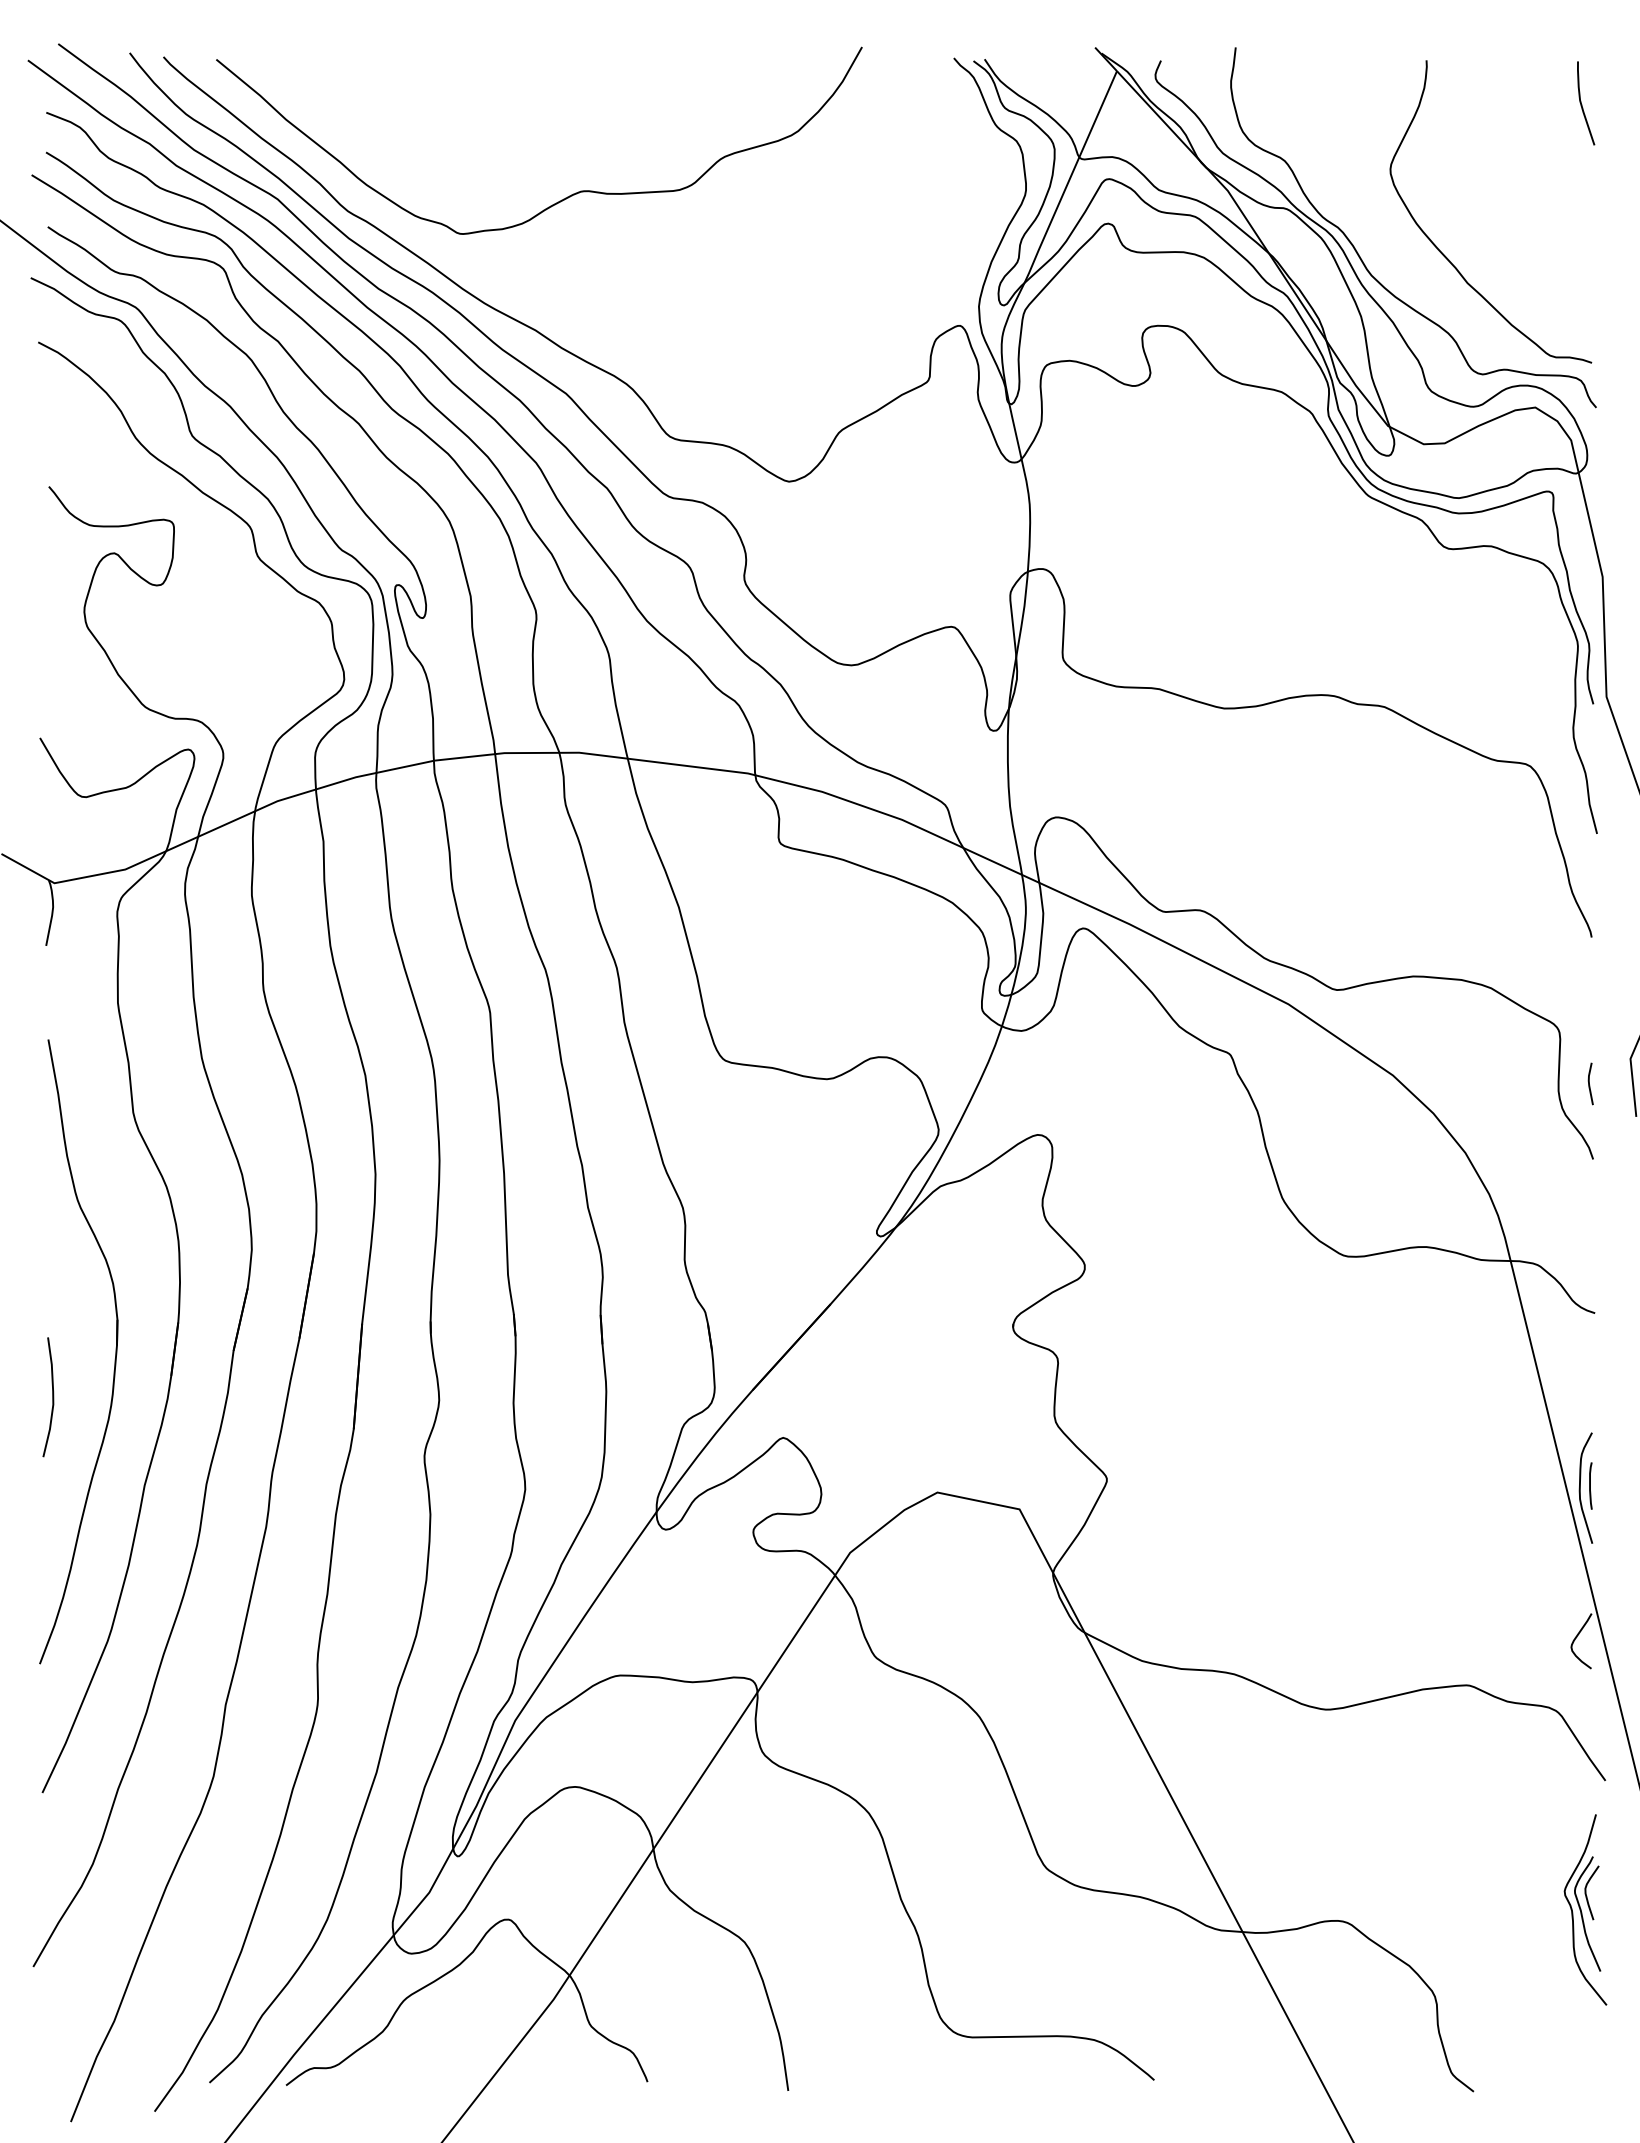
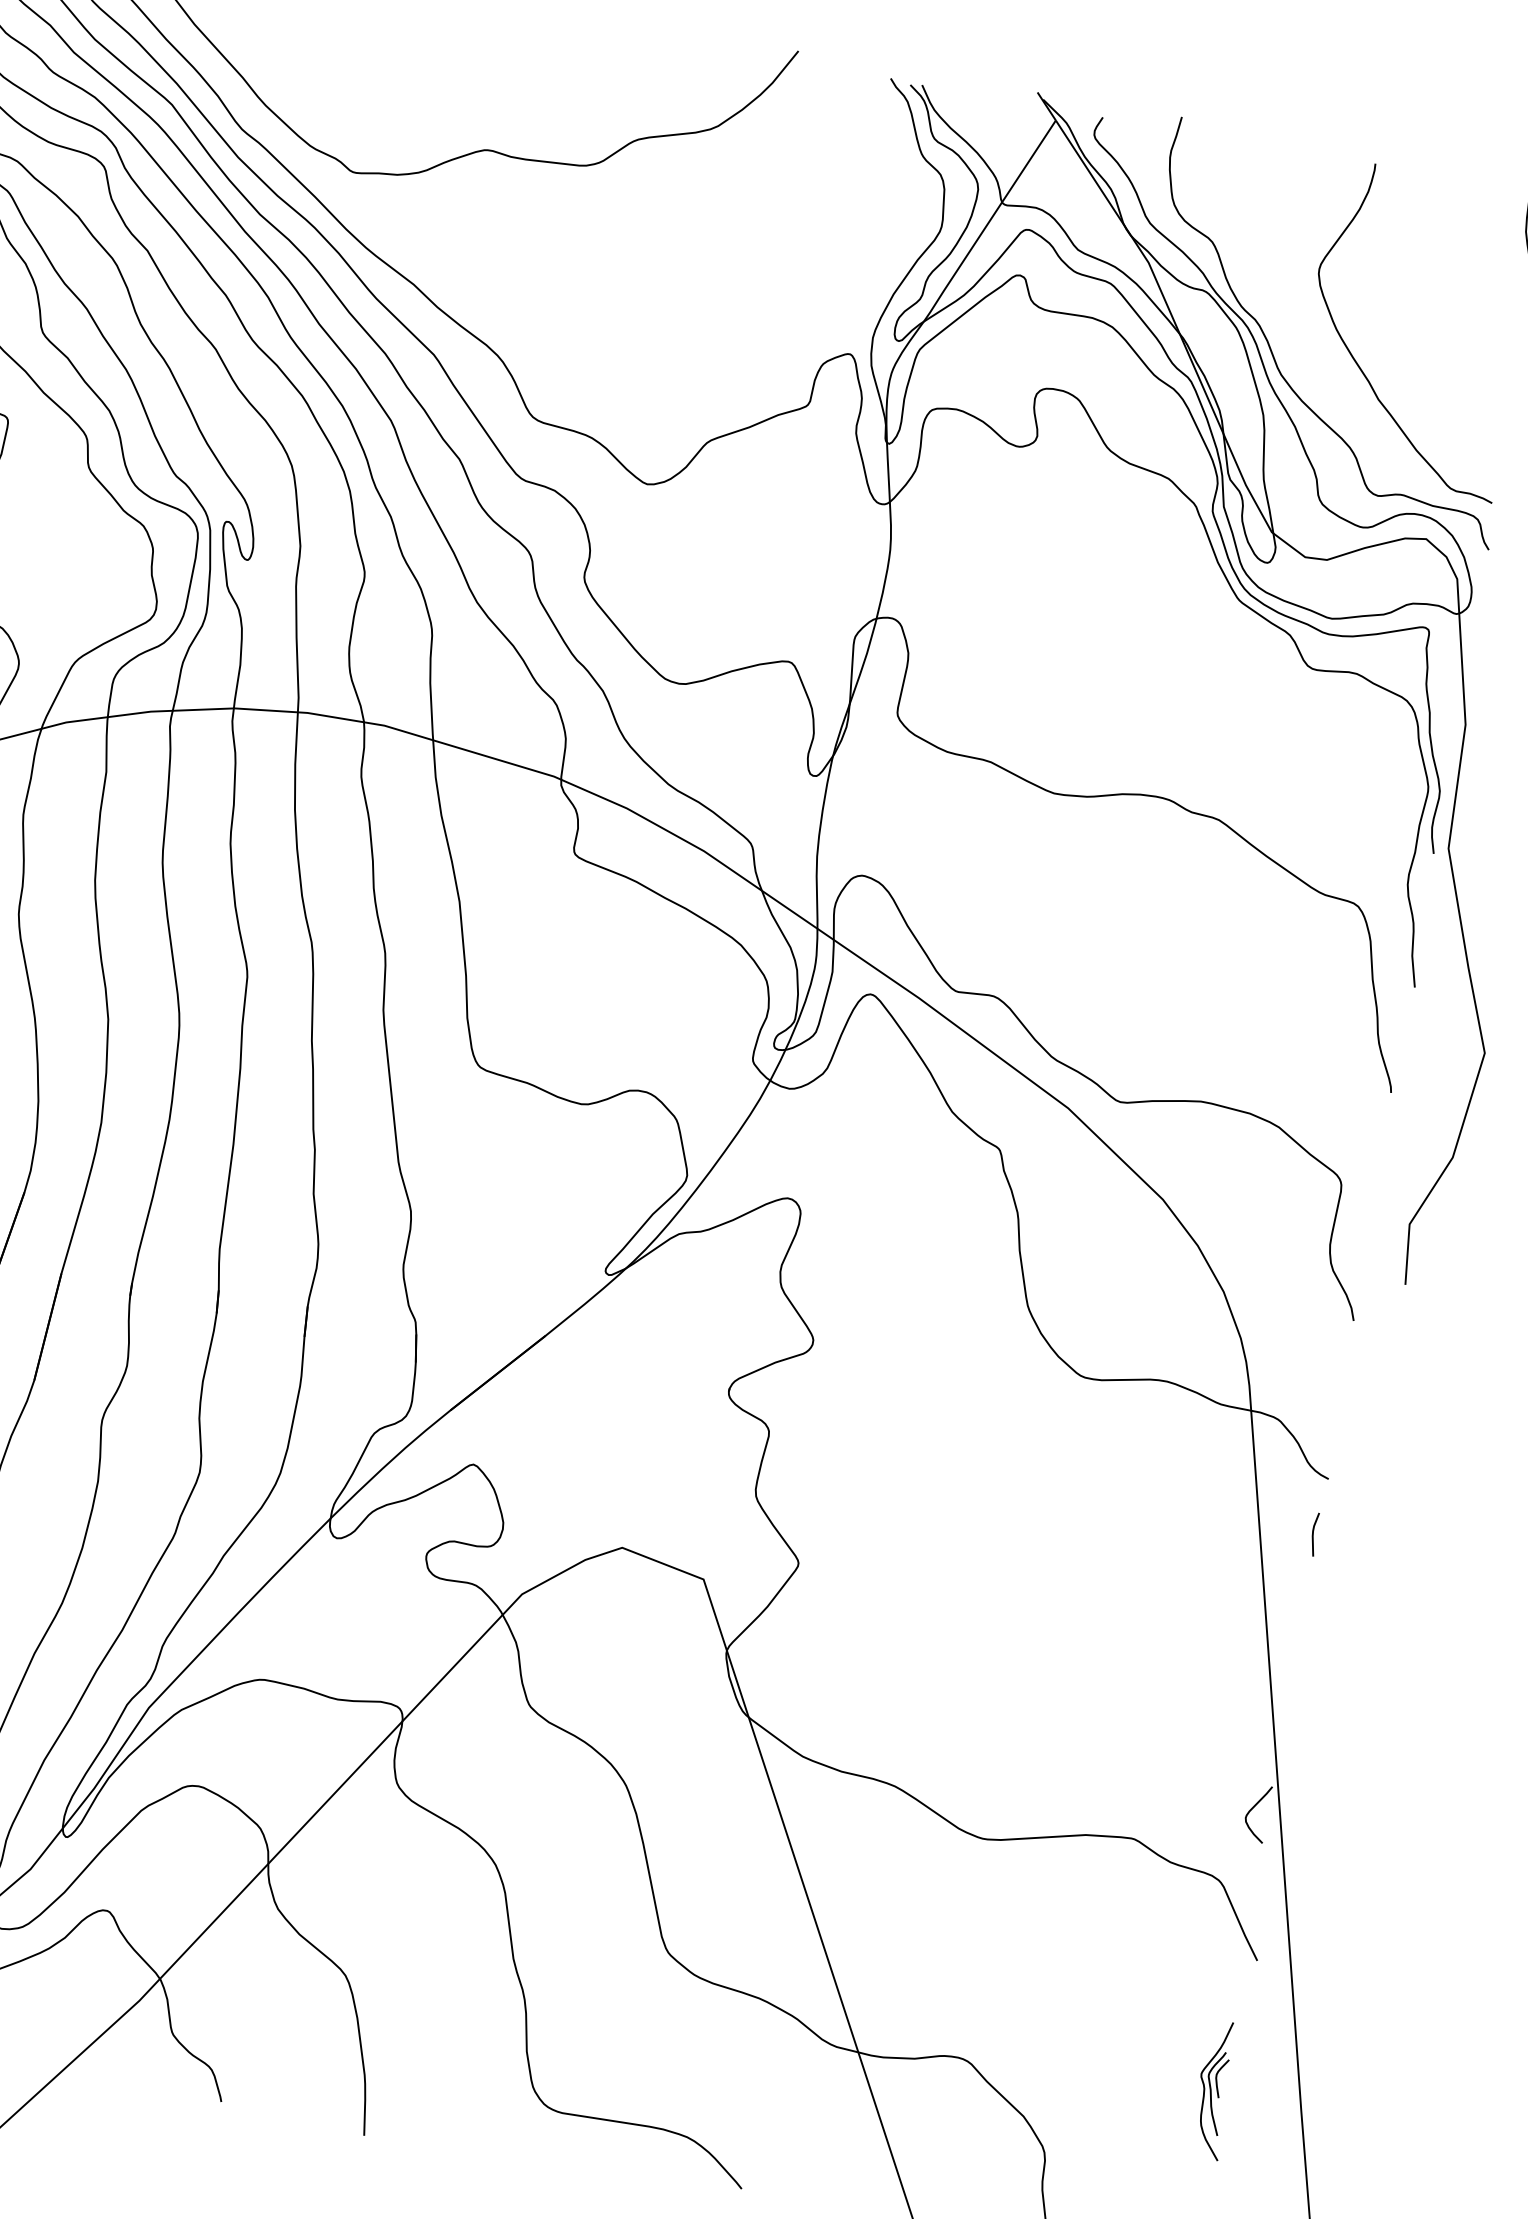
line: (1589, 1083) -> (1313, 1533), moved
part: (1585, 1487) -> (1288, 1656), removed
part: (1585, 1909) -> (1214, 2089), size x0.7

